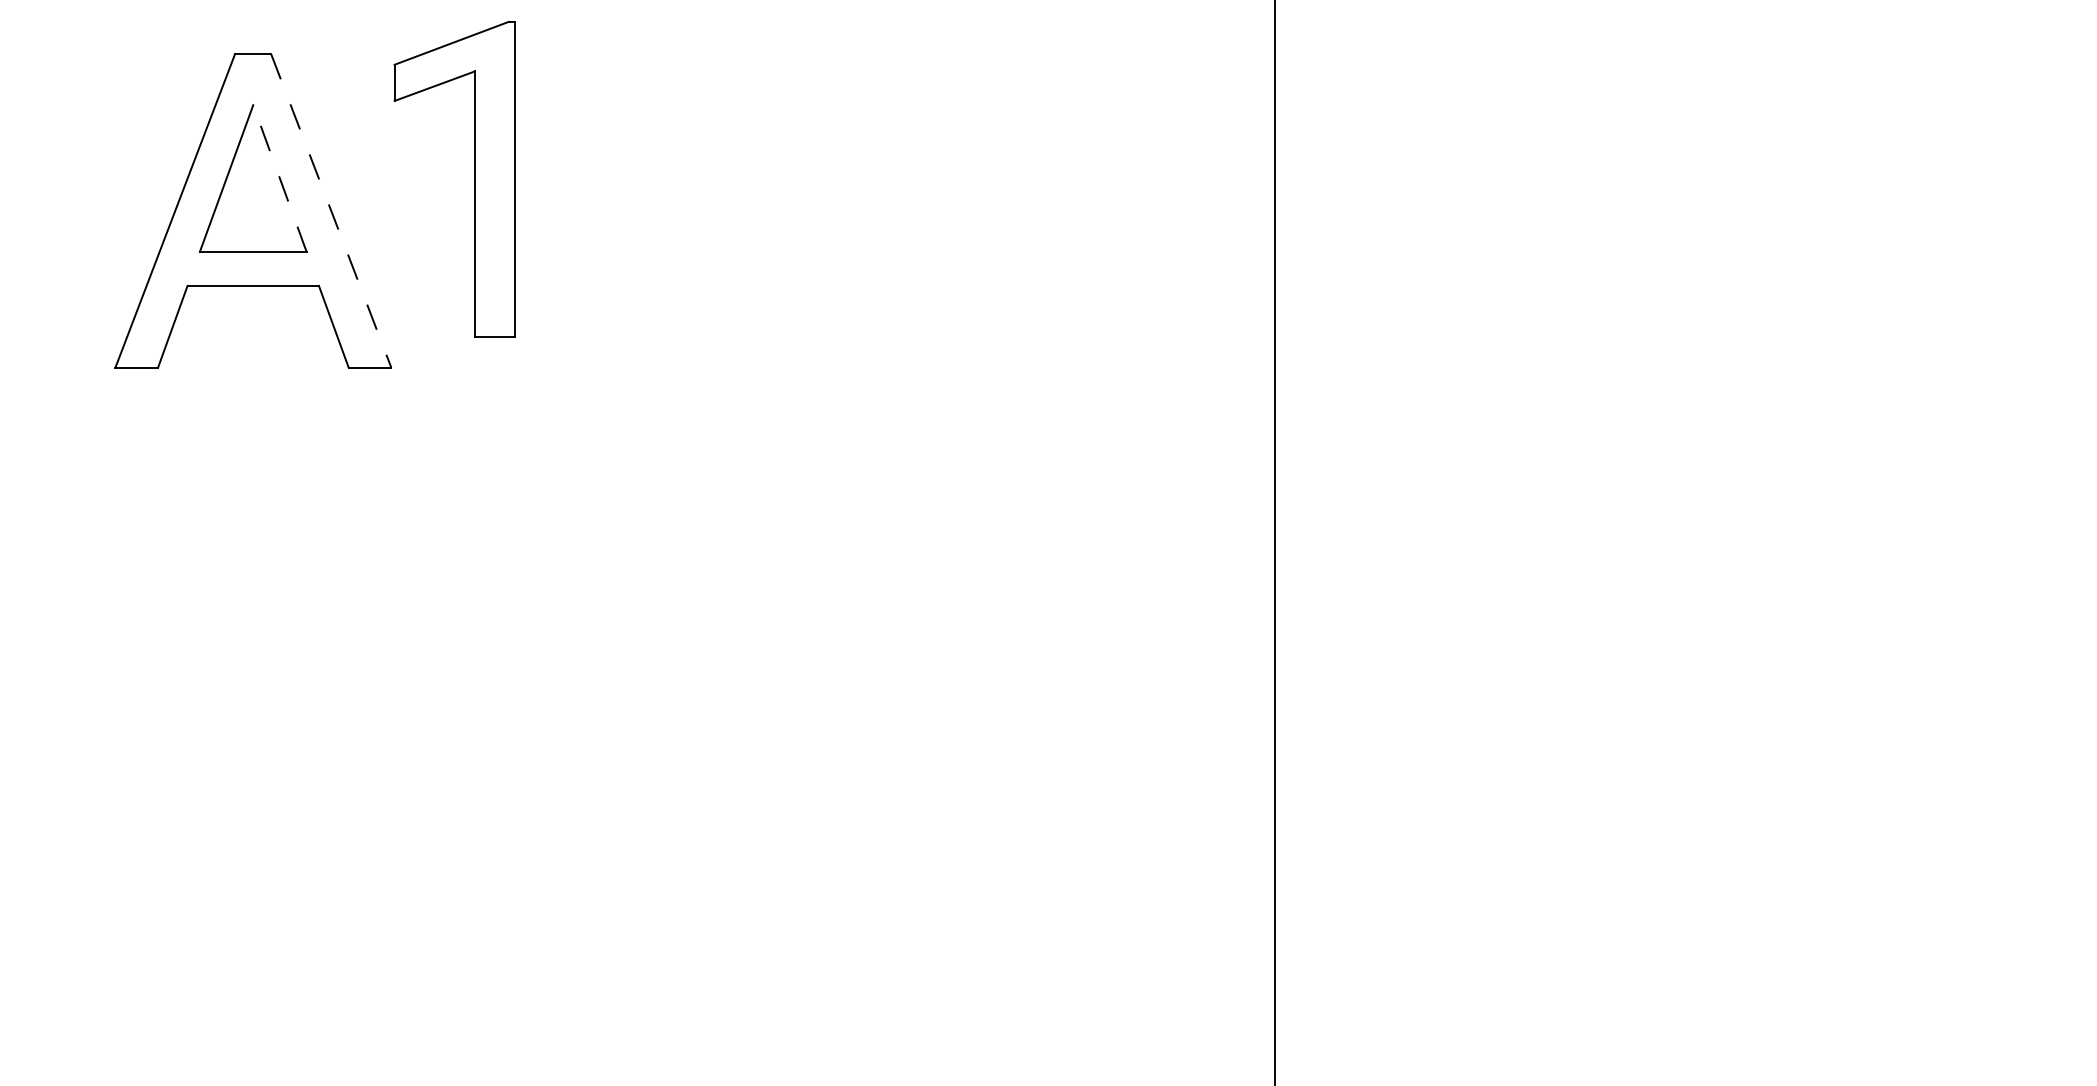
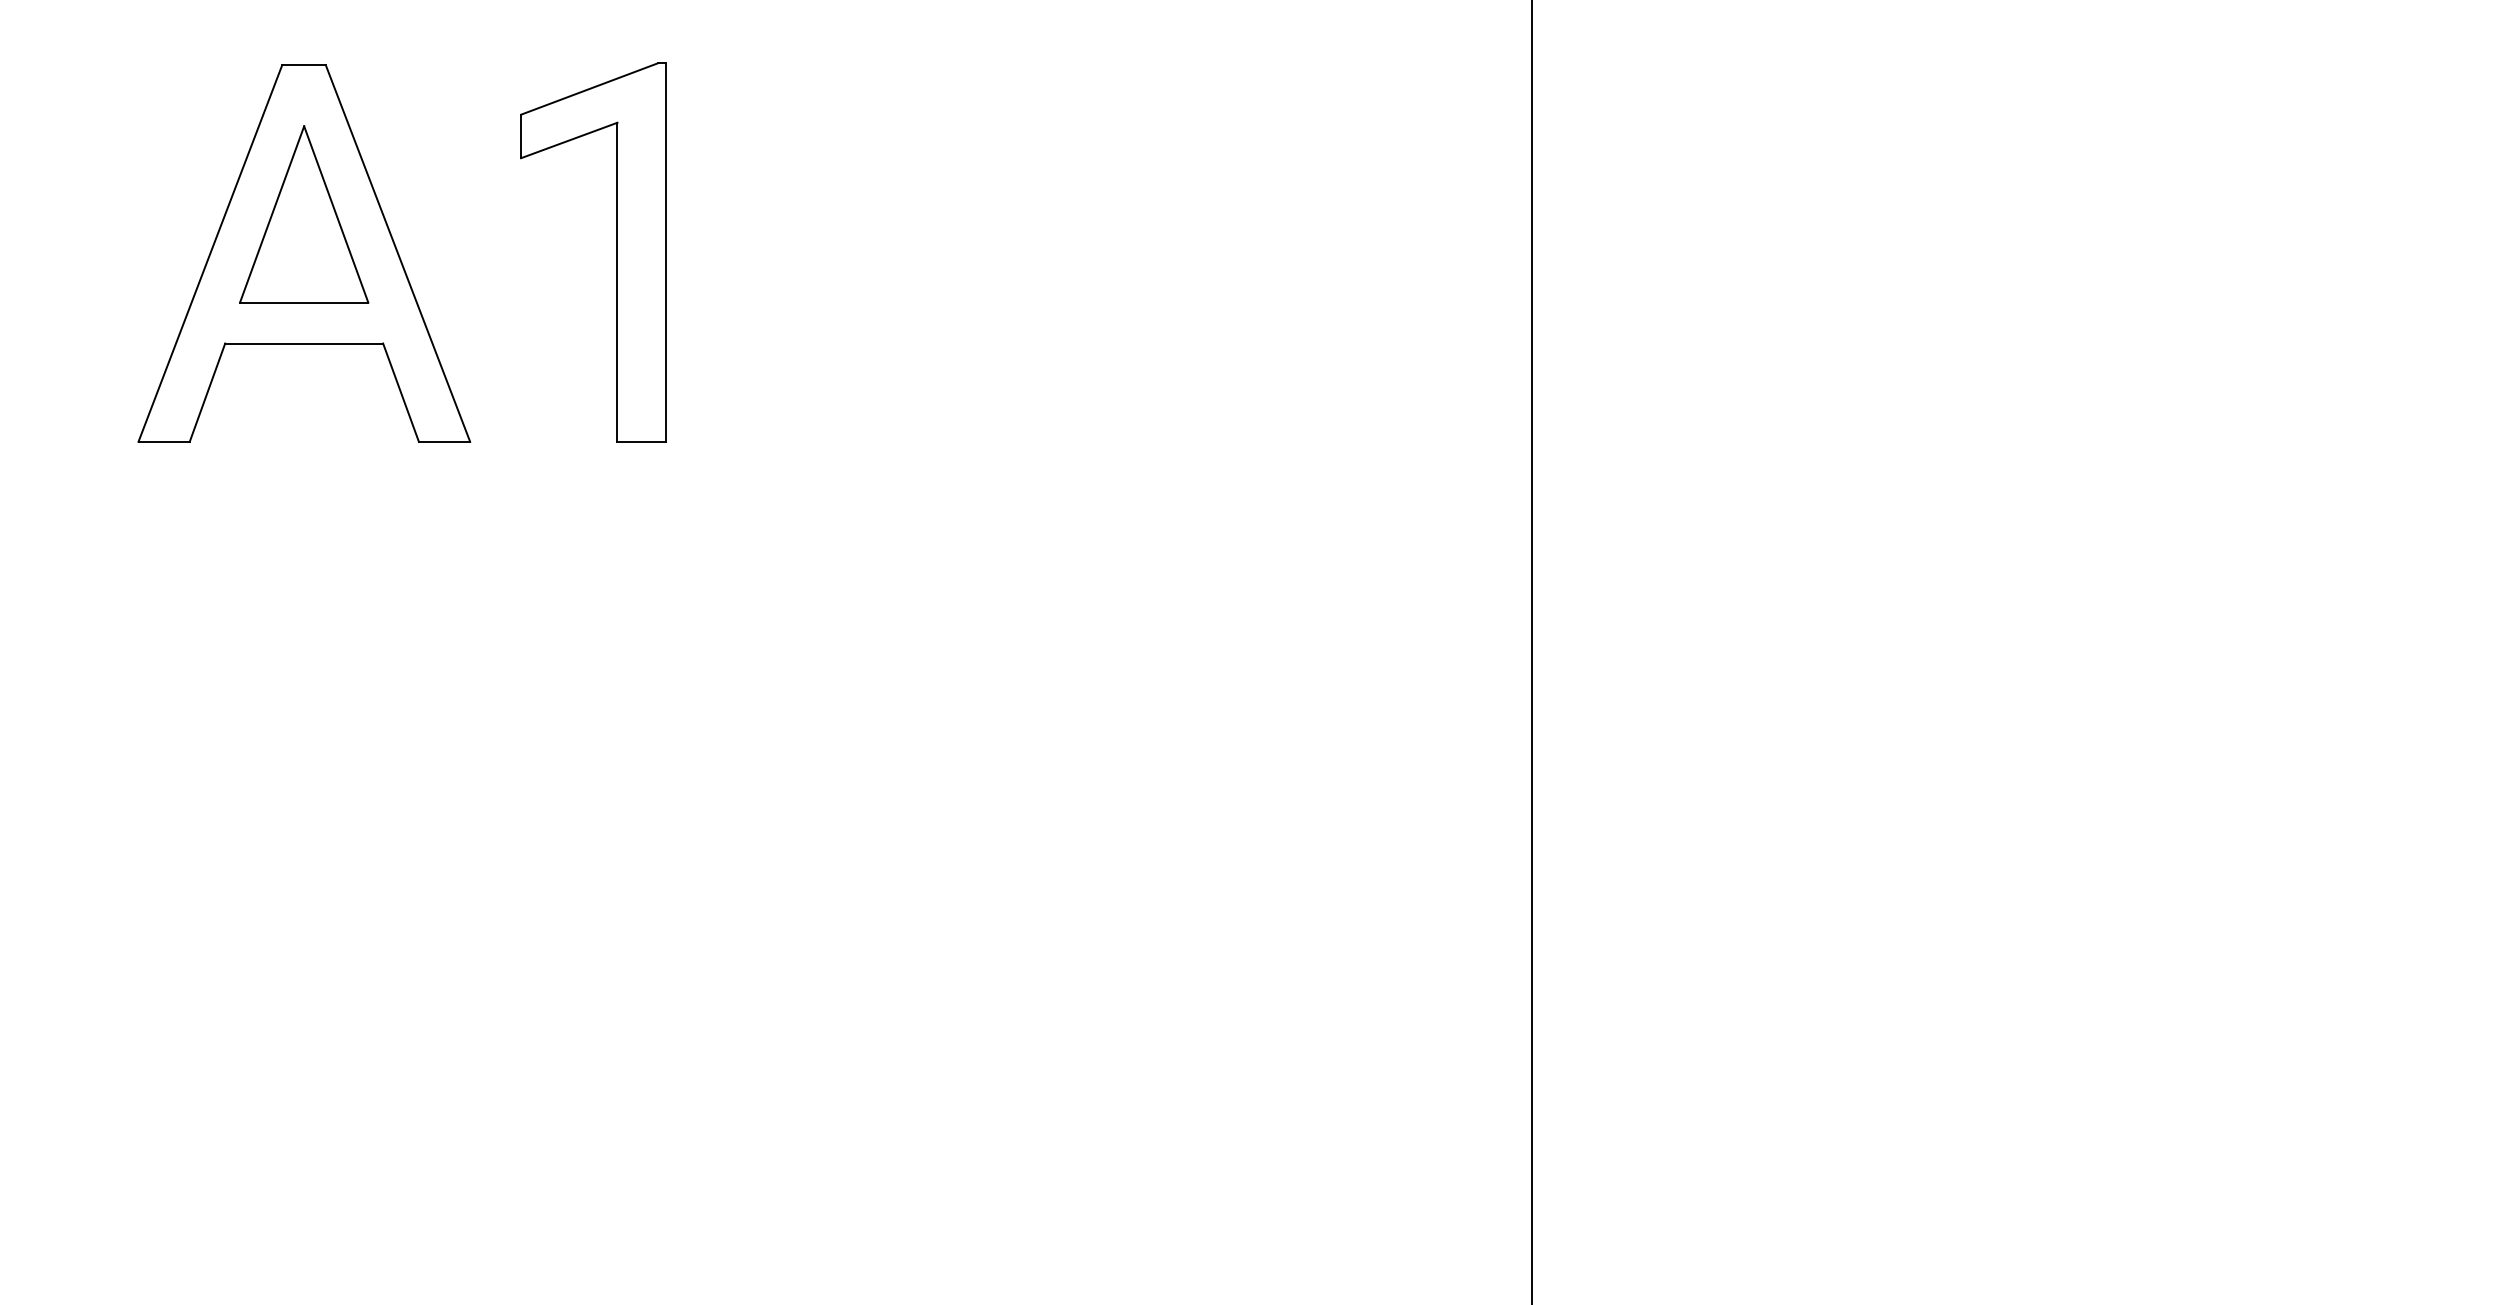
line: (280, 178) -> (336, 214), dashed -> solid
part: (474, 179) -> (616, 252), moved
line: (330, 211) -> (397, 253), dashed -> solid

